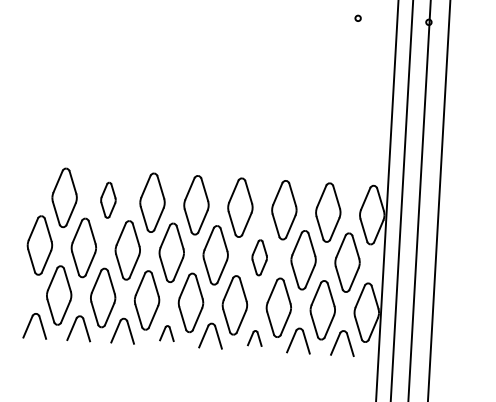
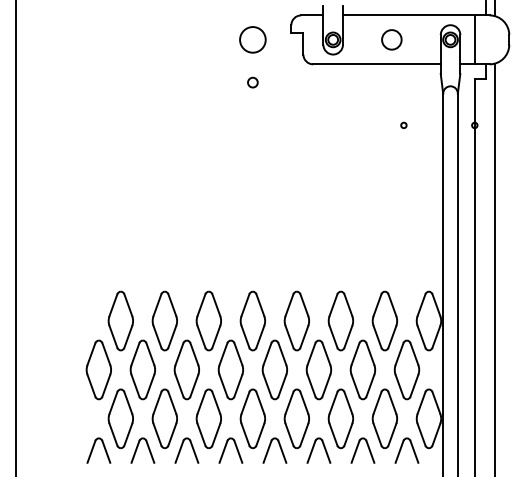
part: (108, 199) -> (164, 320), size x1.67
part: (259, 257) -> (318, 369), size x1.67
part: (166, 333) -> (230, 450), size x1.67
part: (254, 338) -> (318, 450), size x1.67

